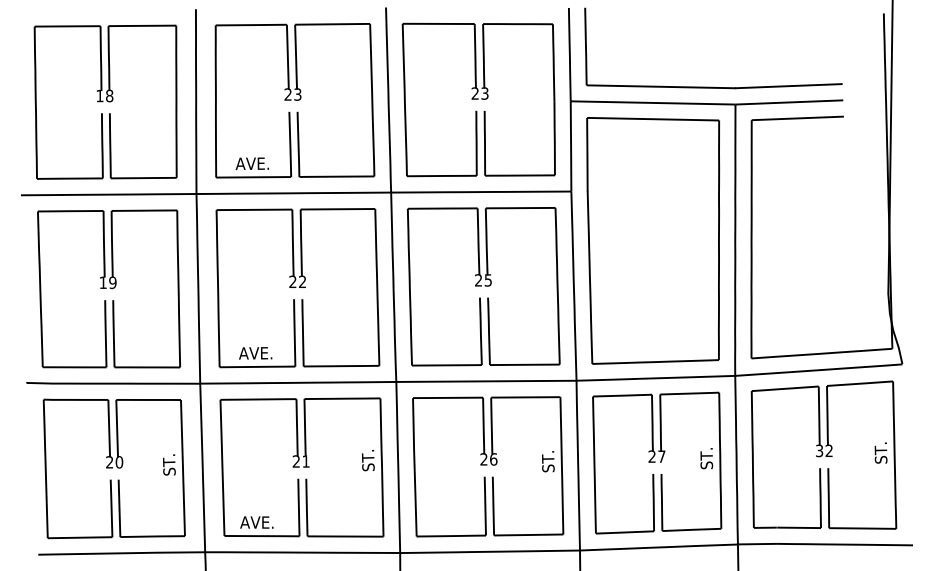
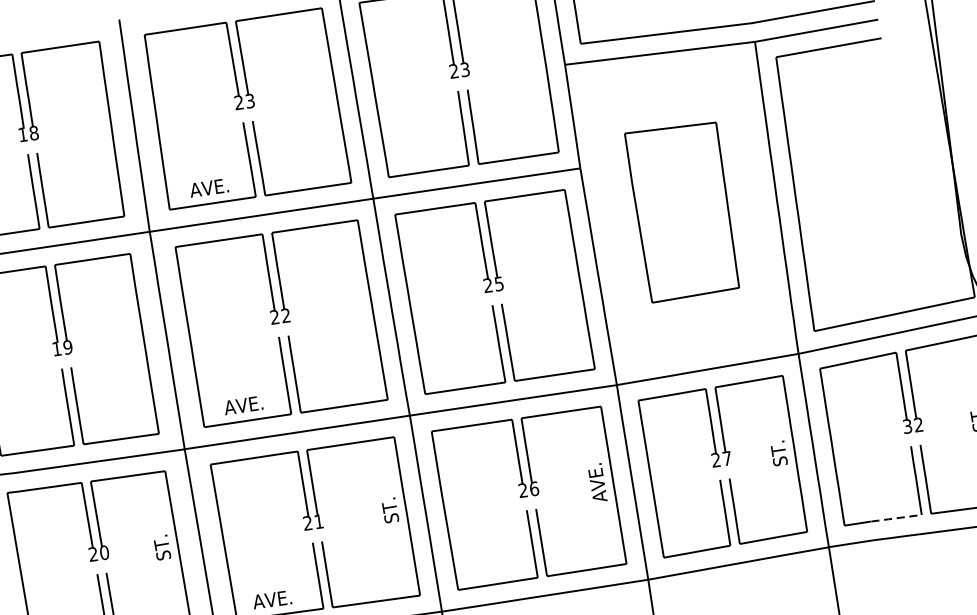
part: (652, 240) -> (681, 211), size x0.6
text: (547, 461) -> (596, 482), ST. -> AVE.
line: (799, 527) -> (896, 517), solid -> dashed

